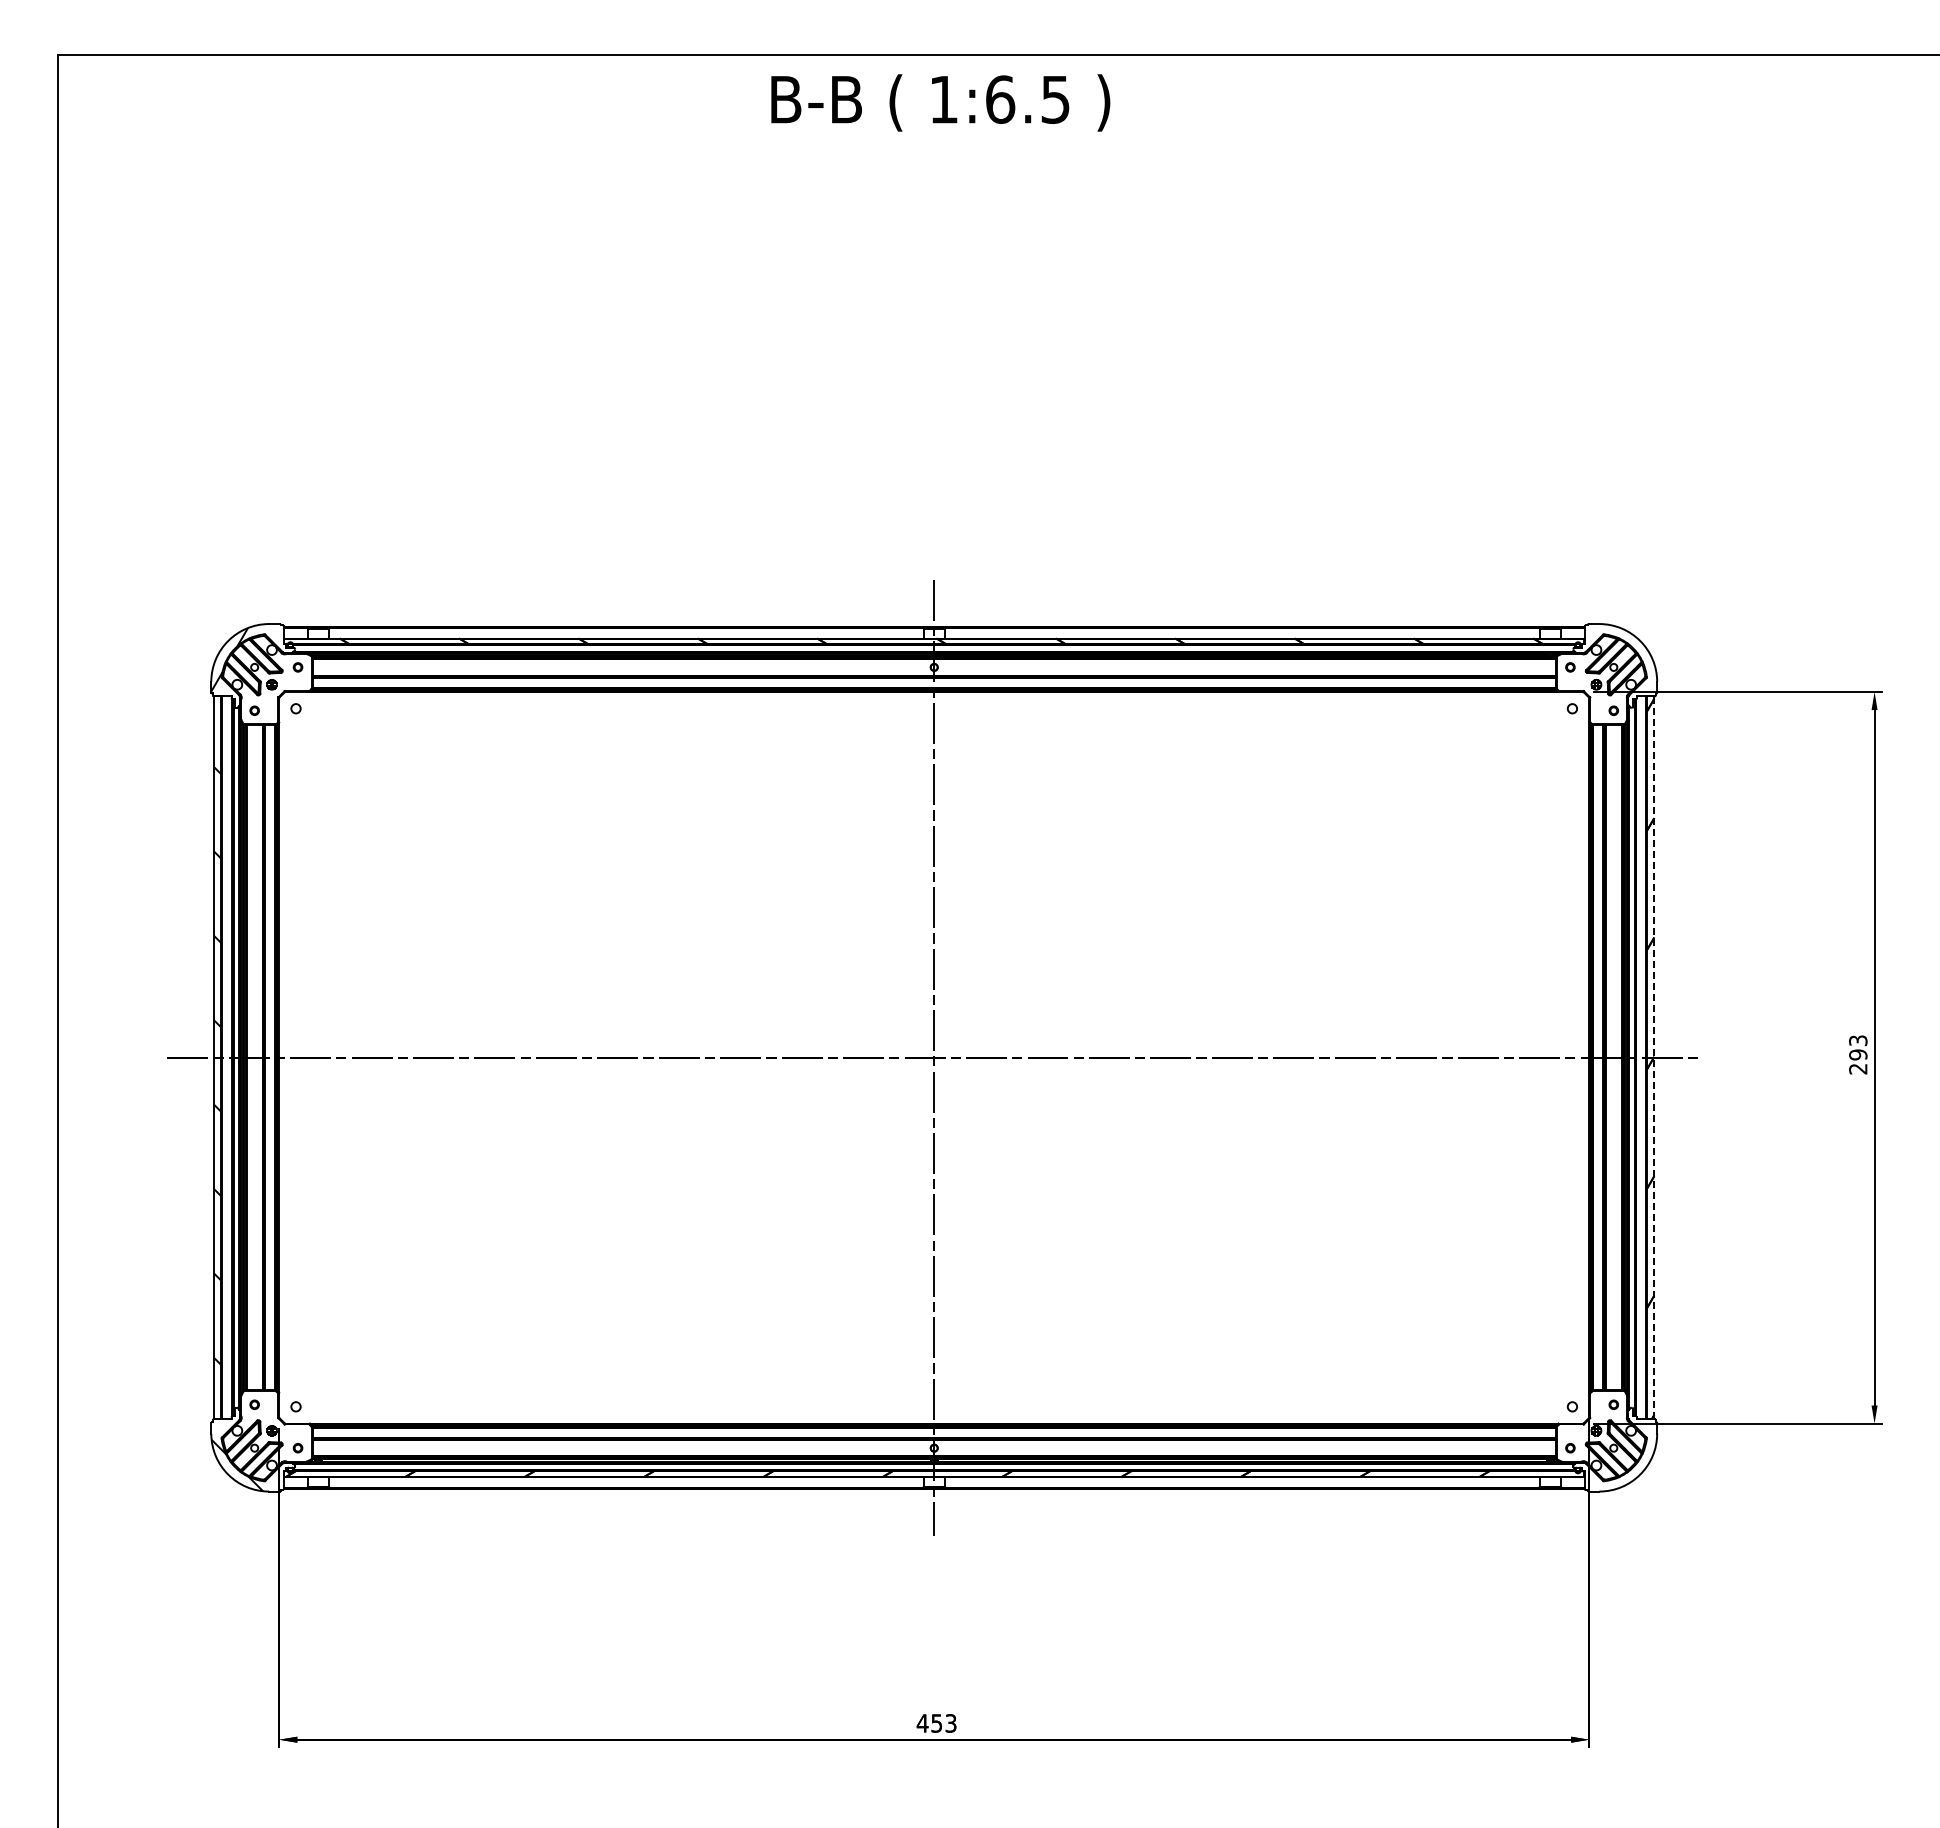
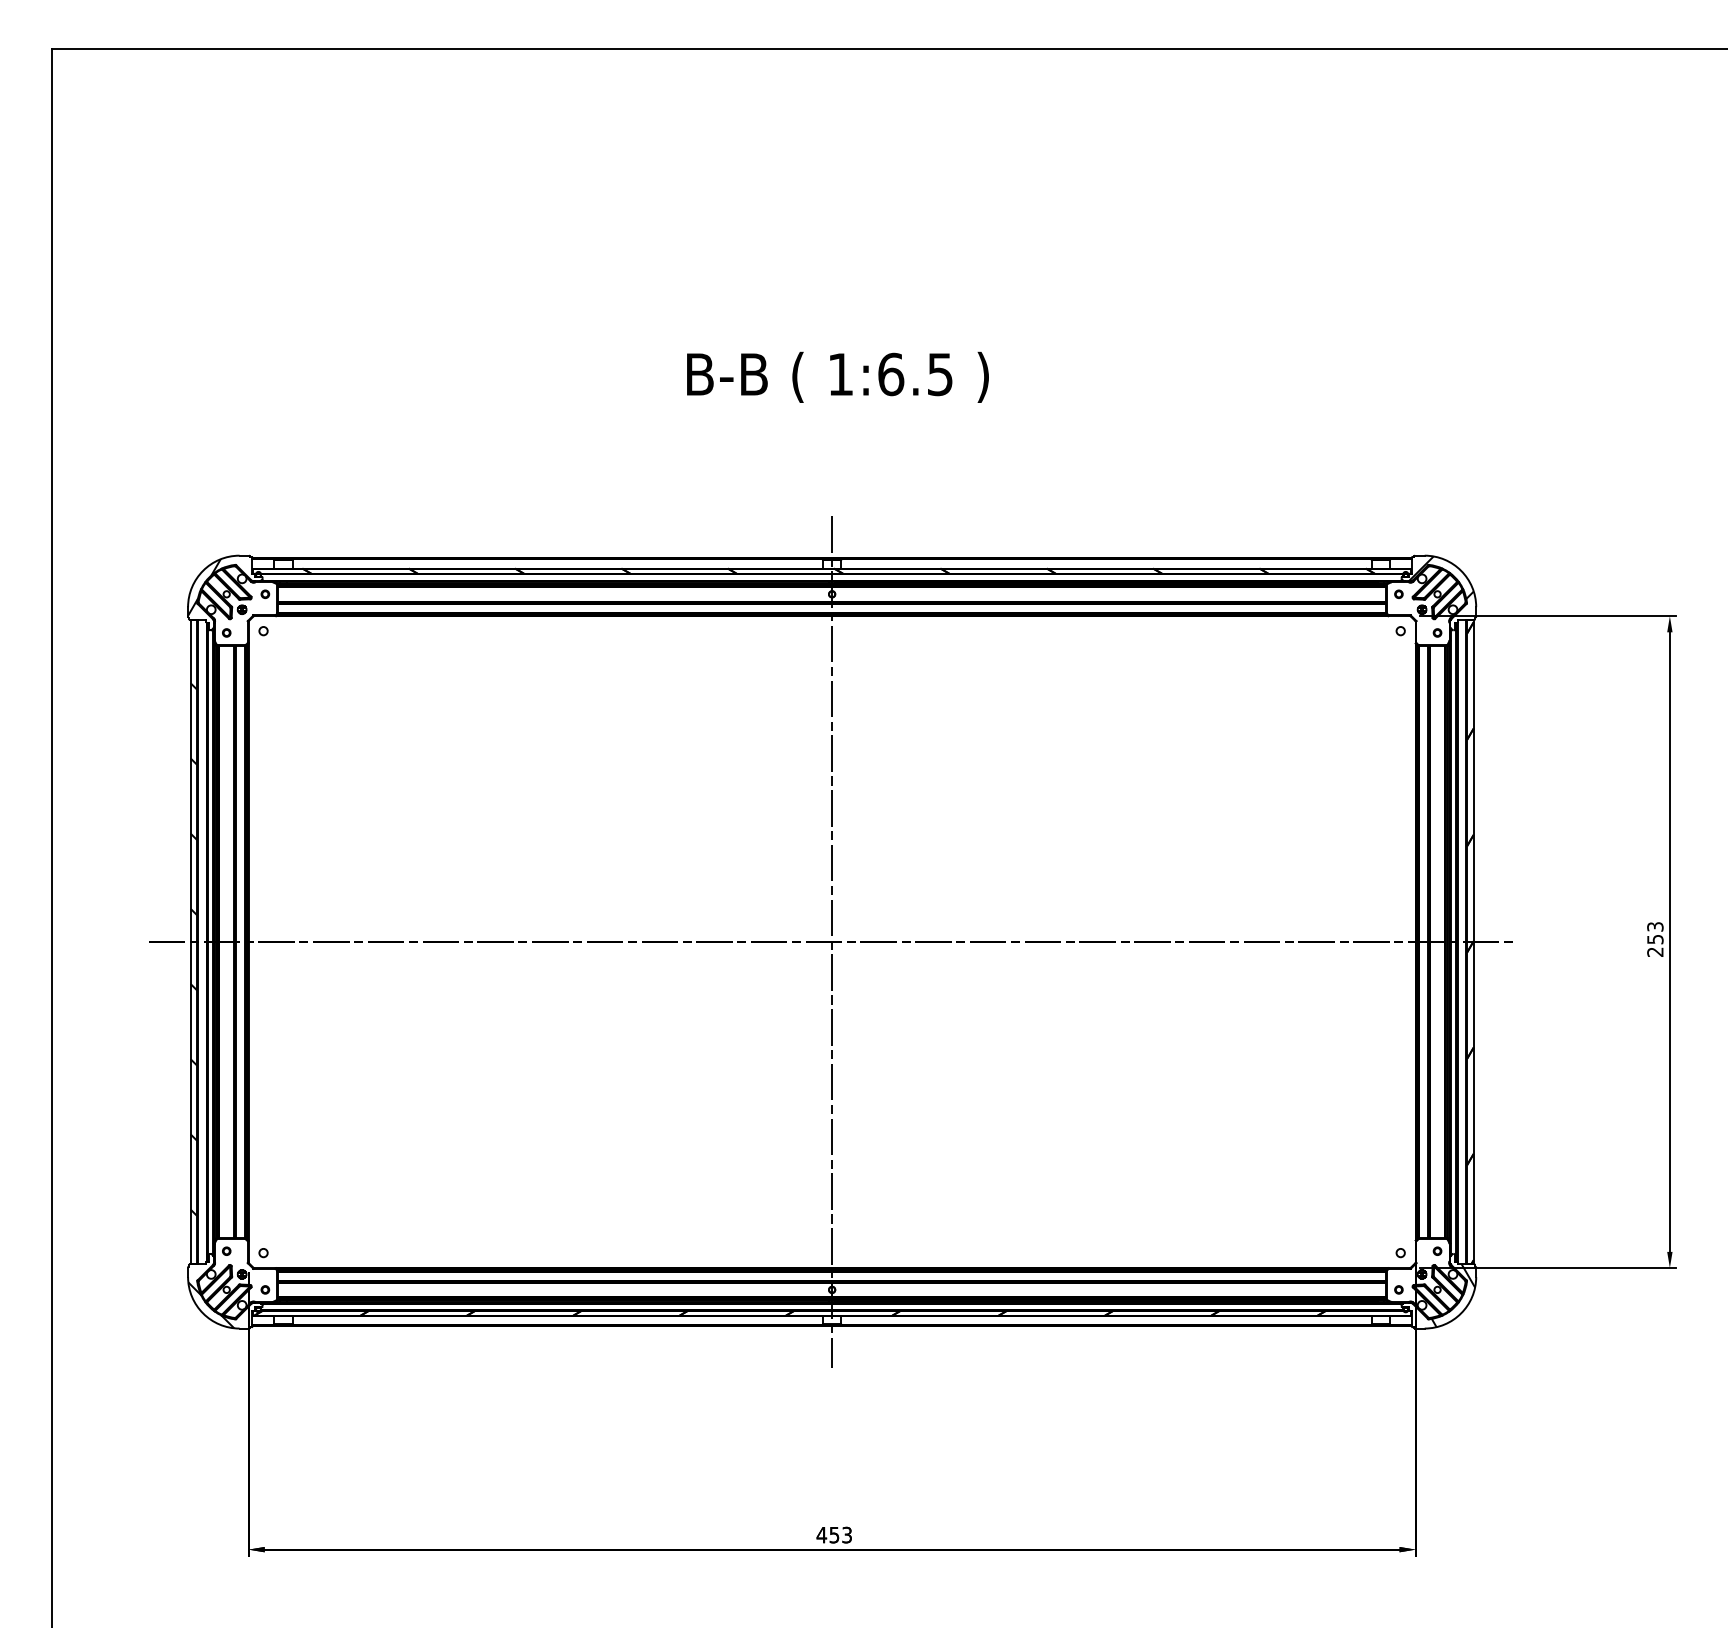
text: (940, 102) -> (837, 377), moved
hatch: (1617, 648) -> (1440, 577), added
text: (1858, 1054) -> (1655, 939), 293 -> 253
line: (1654, 1057) -> (1473, 941), dashed -> solid
hatch: (1631, 1454) -> (1453, 1295), added

